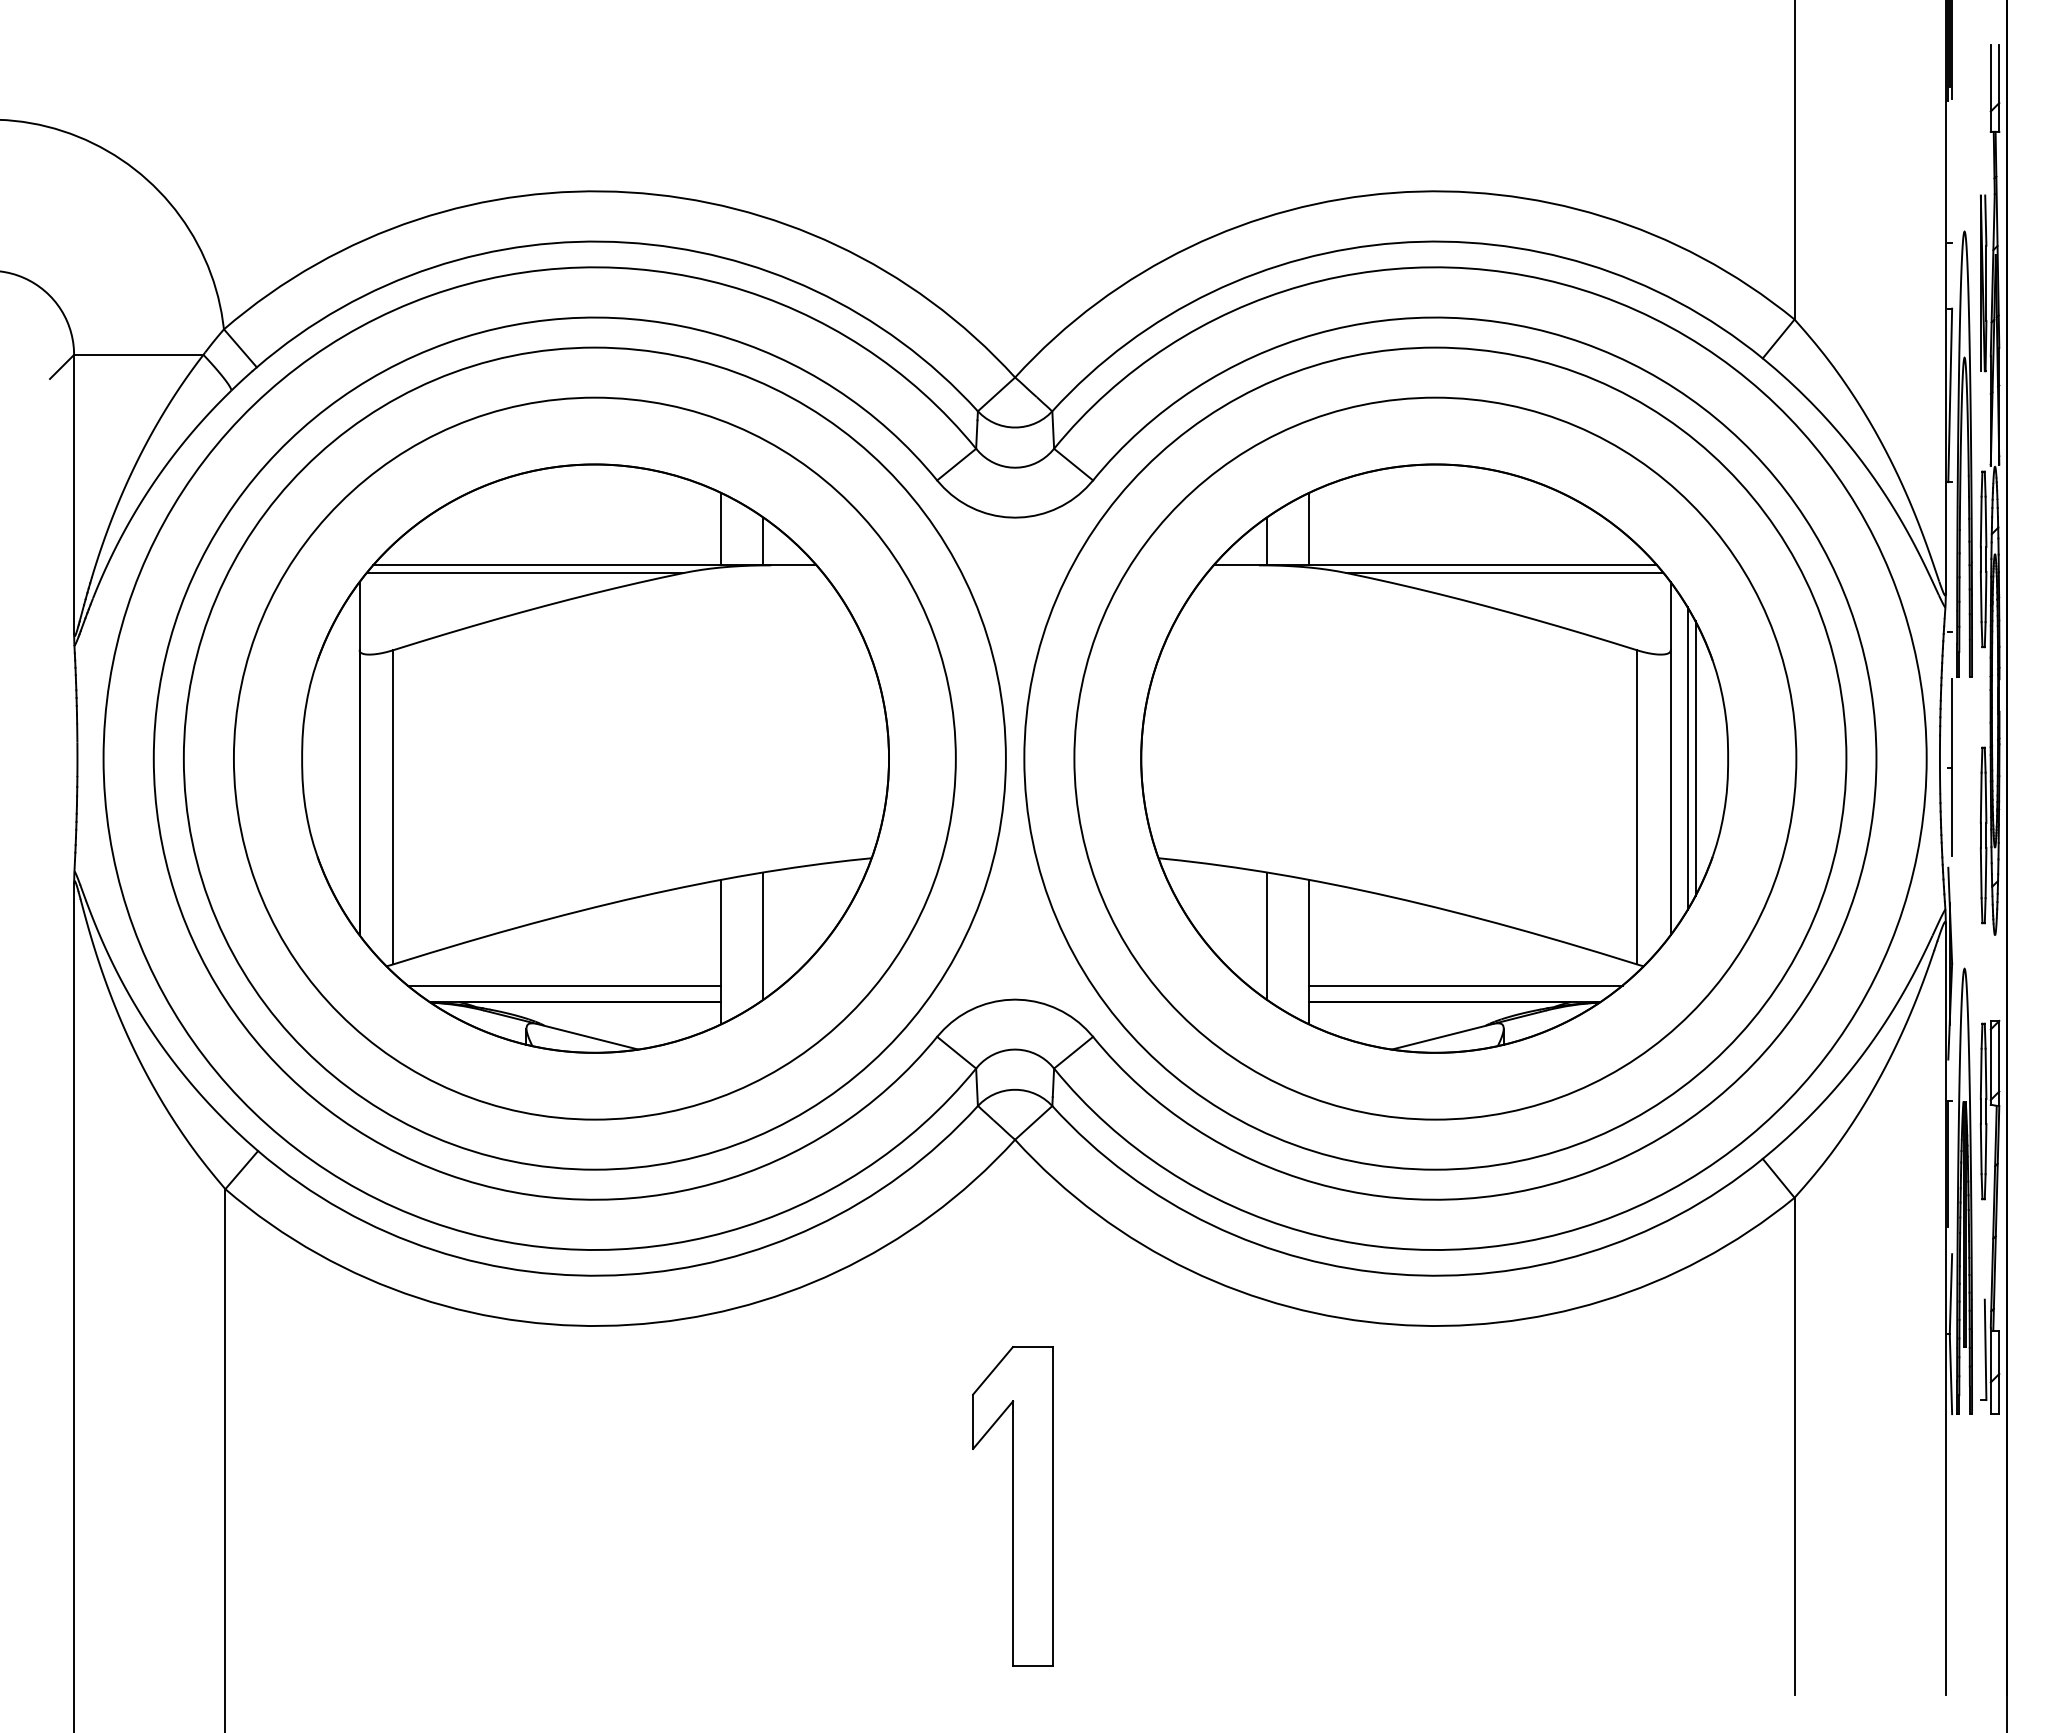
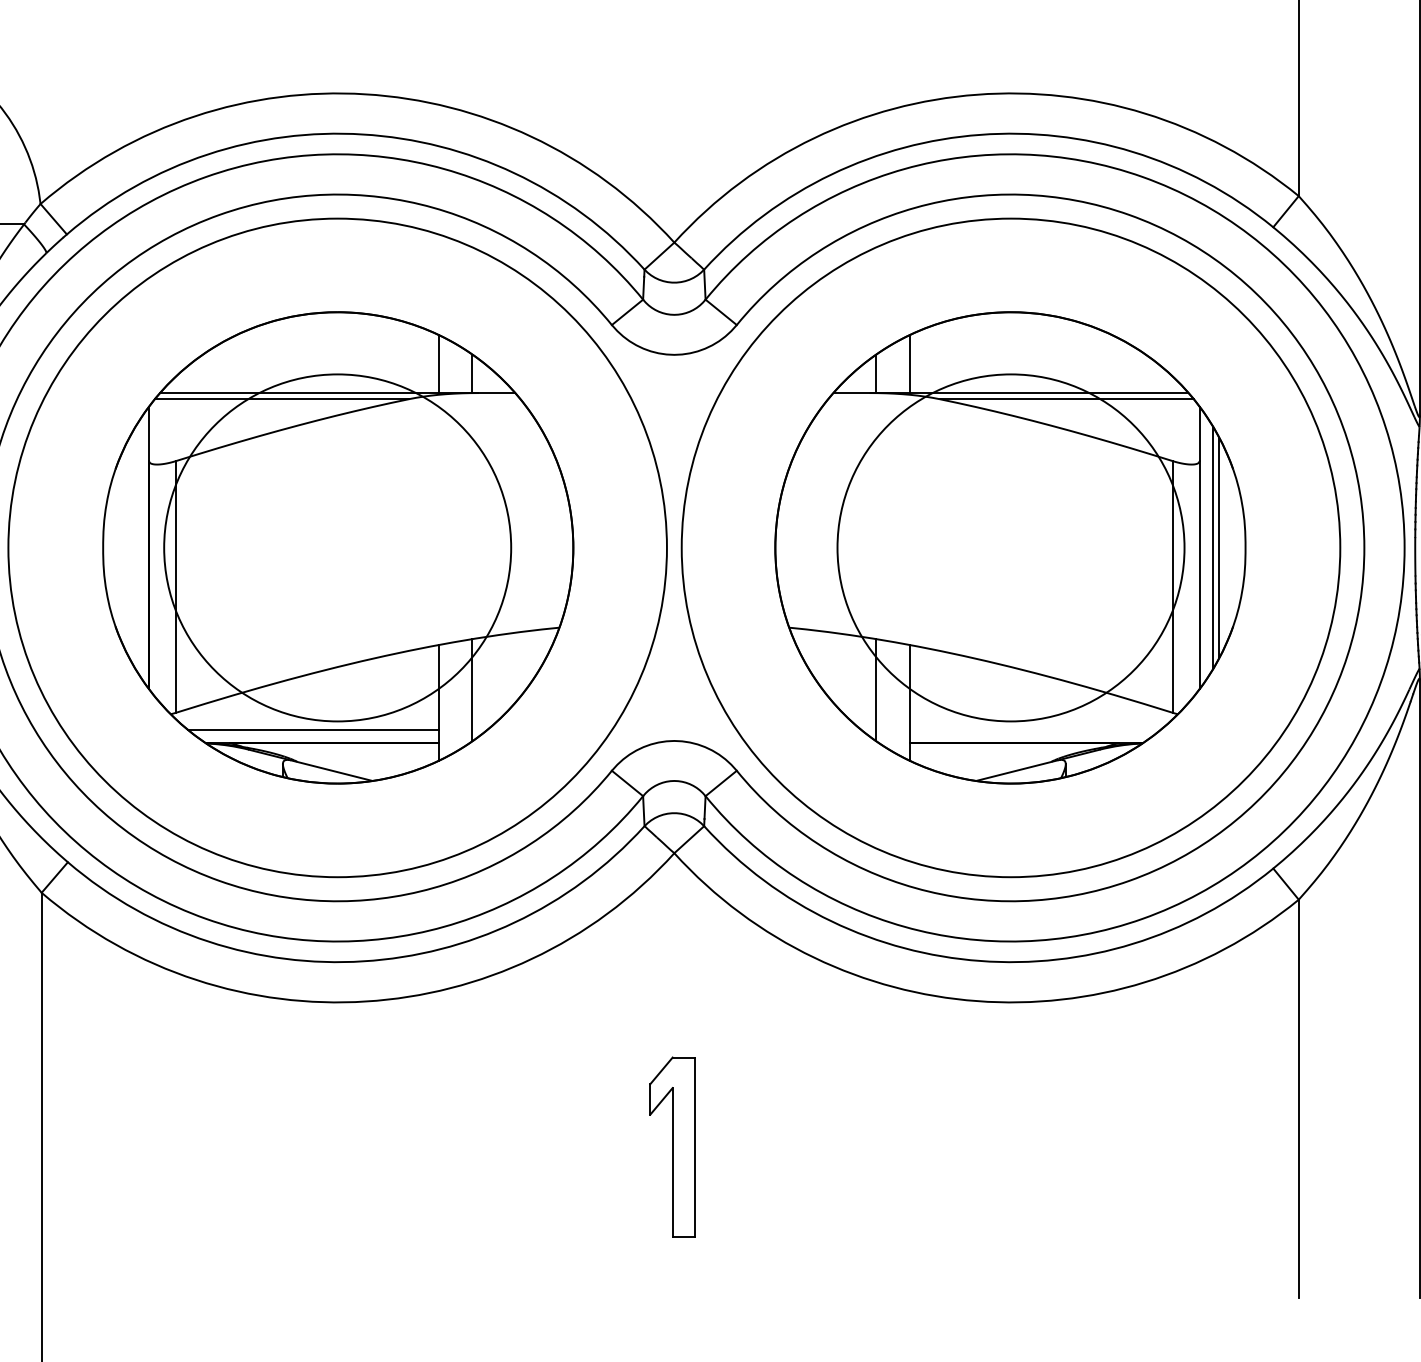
circle: (594, 758) -> (337, 547), size x0.6
circle: (1435, 758) -> (1011, 547), size x0.6
line: (1465, 985) -> (1035, 729), removed
part: (1012, 1506) -> (672, 1147), size x0.7

